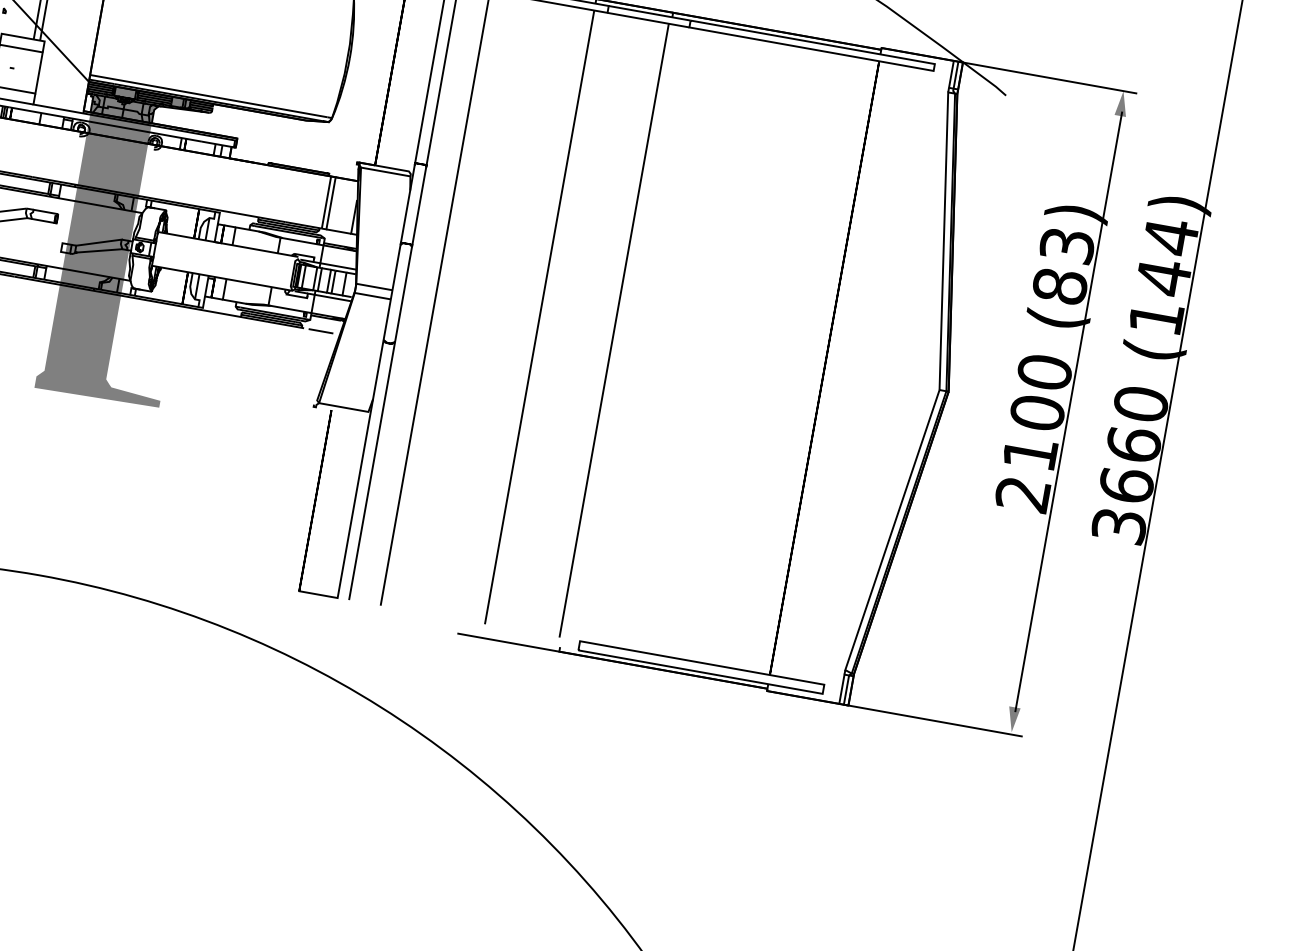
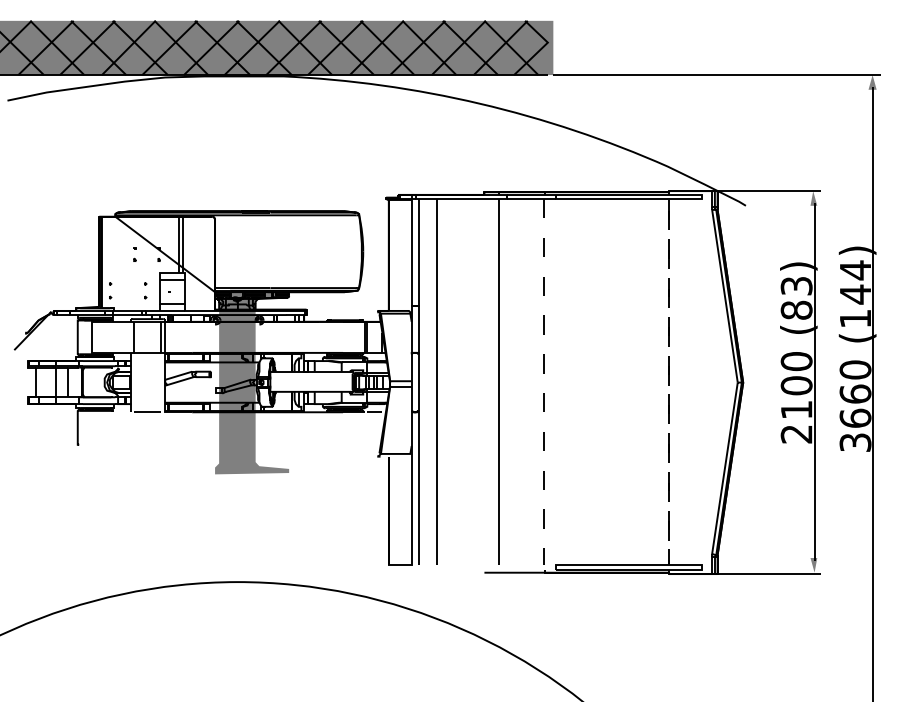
line: (613, 330) -> (543, 381), solid -> dashed
line: (770, 675) -> (669, 564), solid -> dashed

